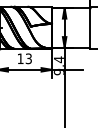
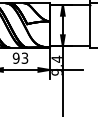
text: (20, 58) -> (16, 57), 13 -> 93

